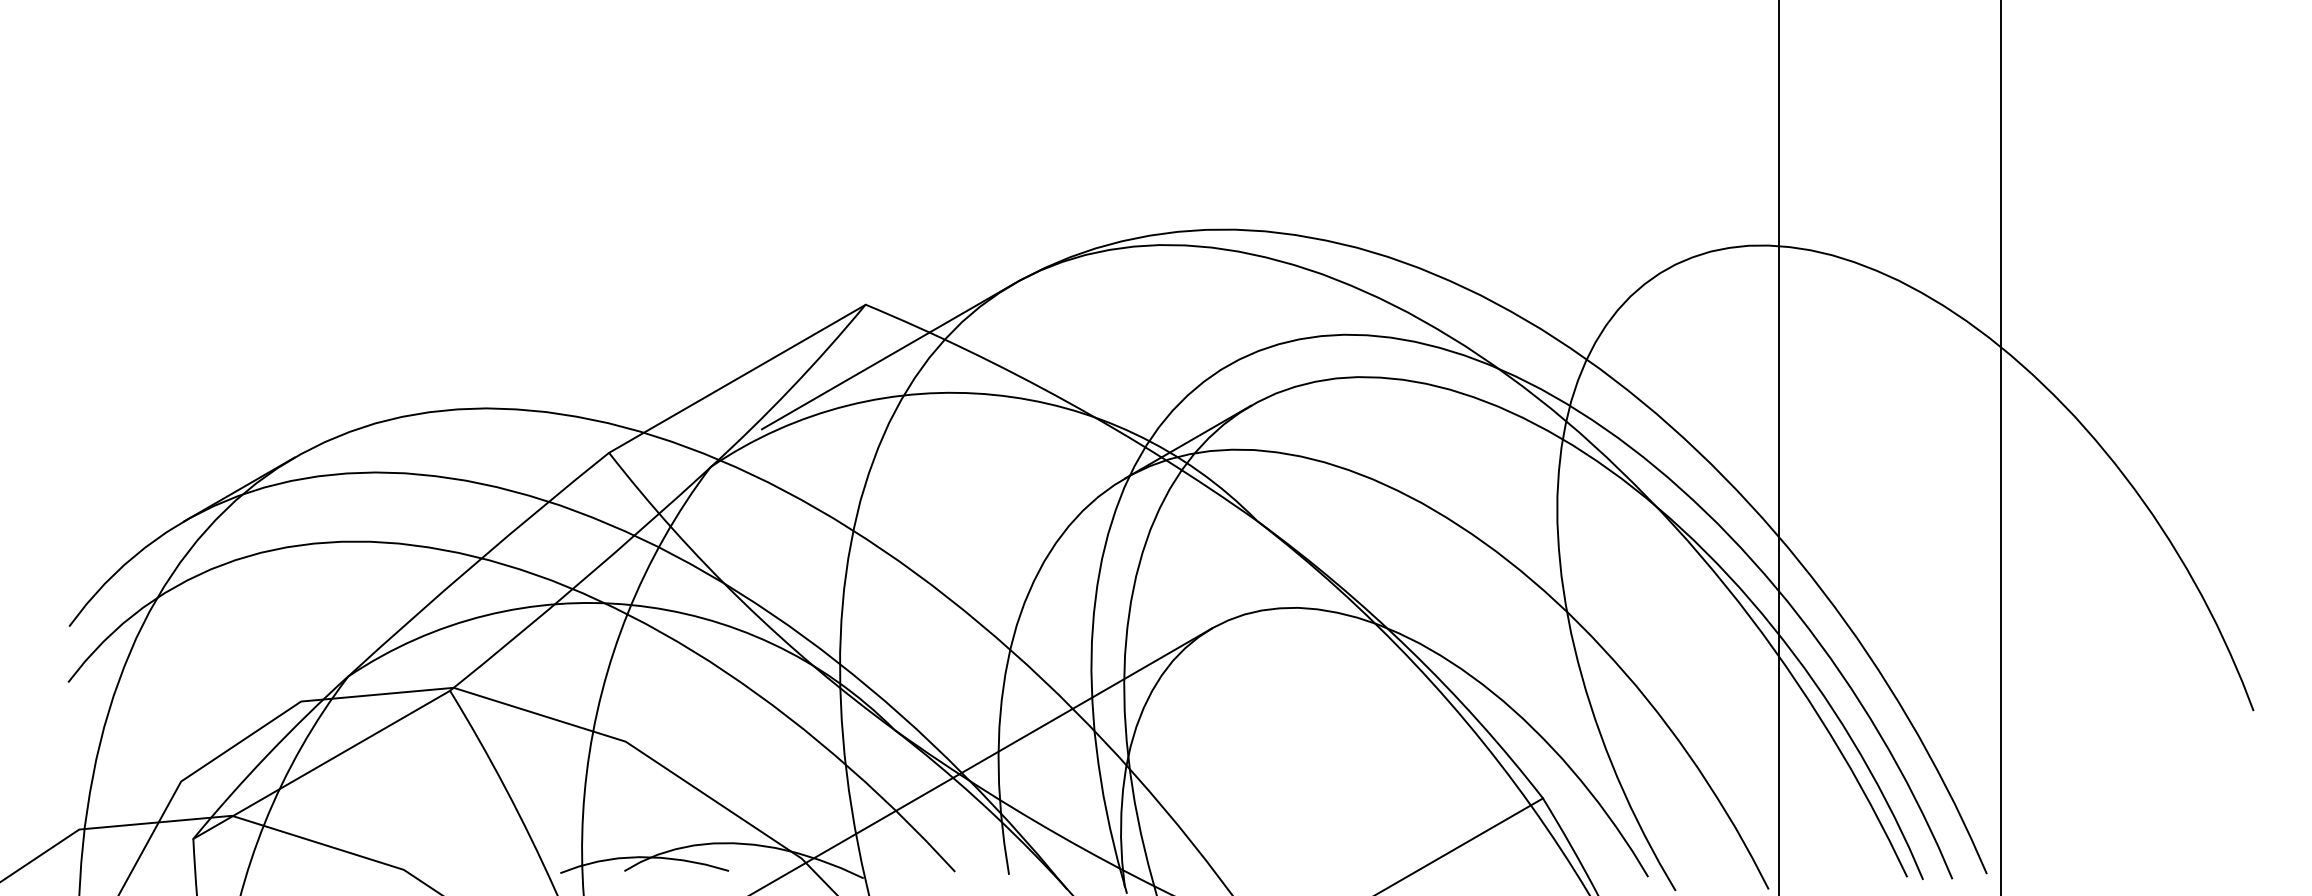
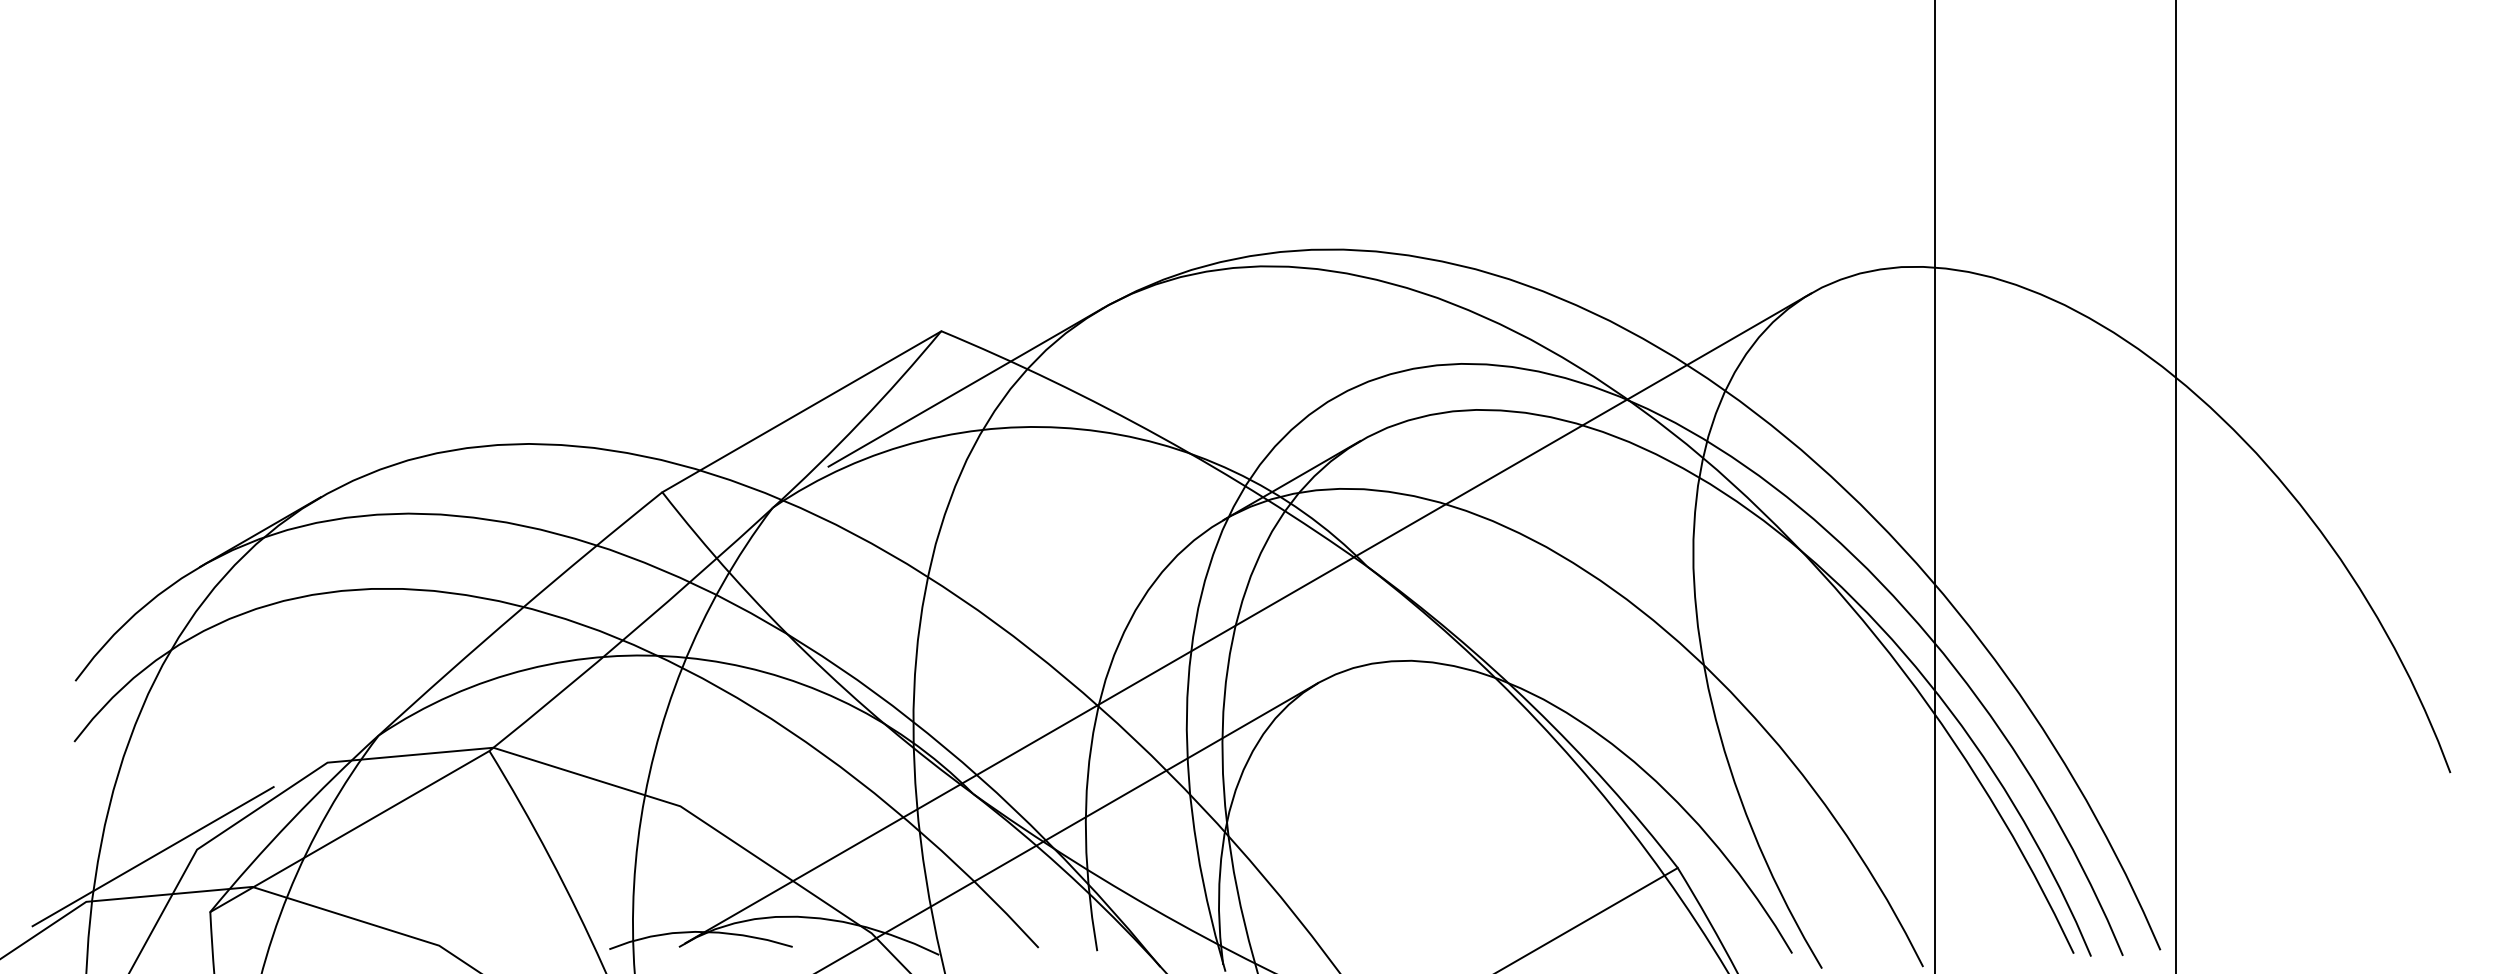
line: (1147, 568) -> (1247, 618), added
line: (140, 787) -> (152, 856), added

